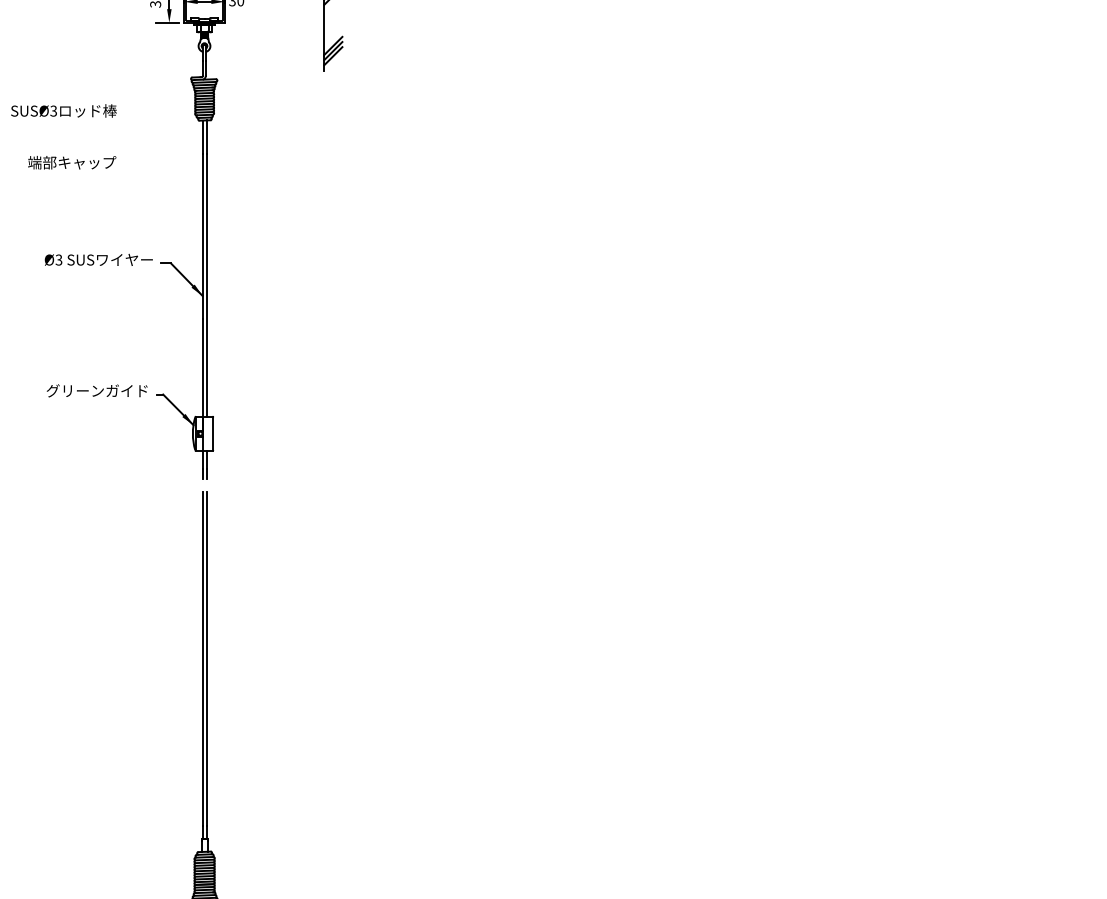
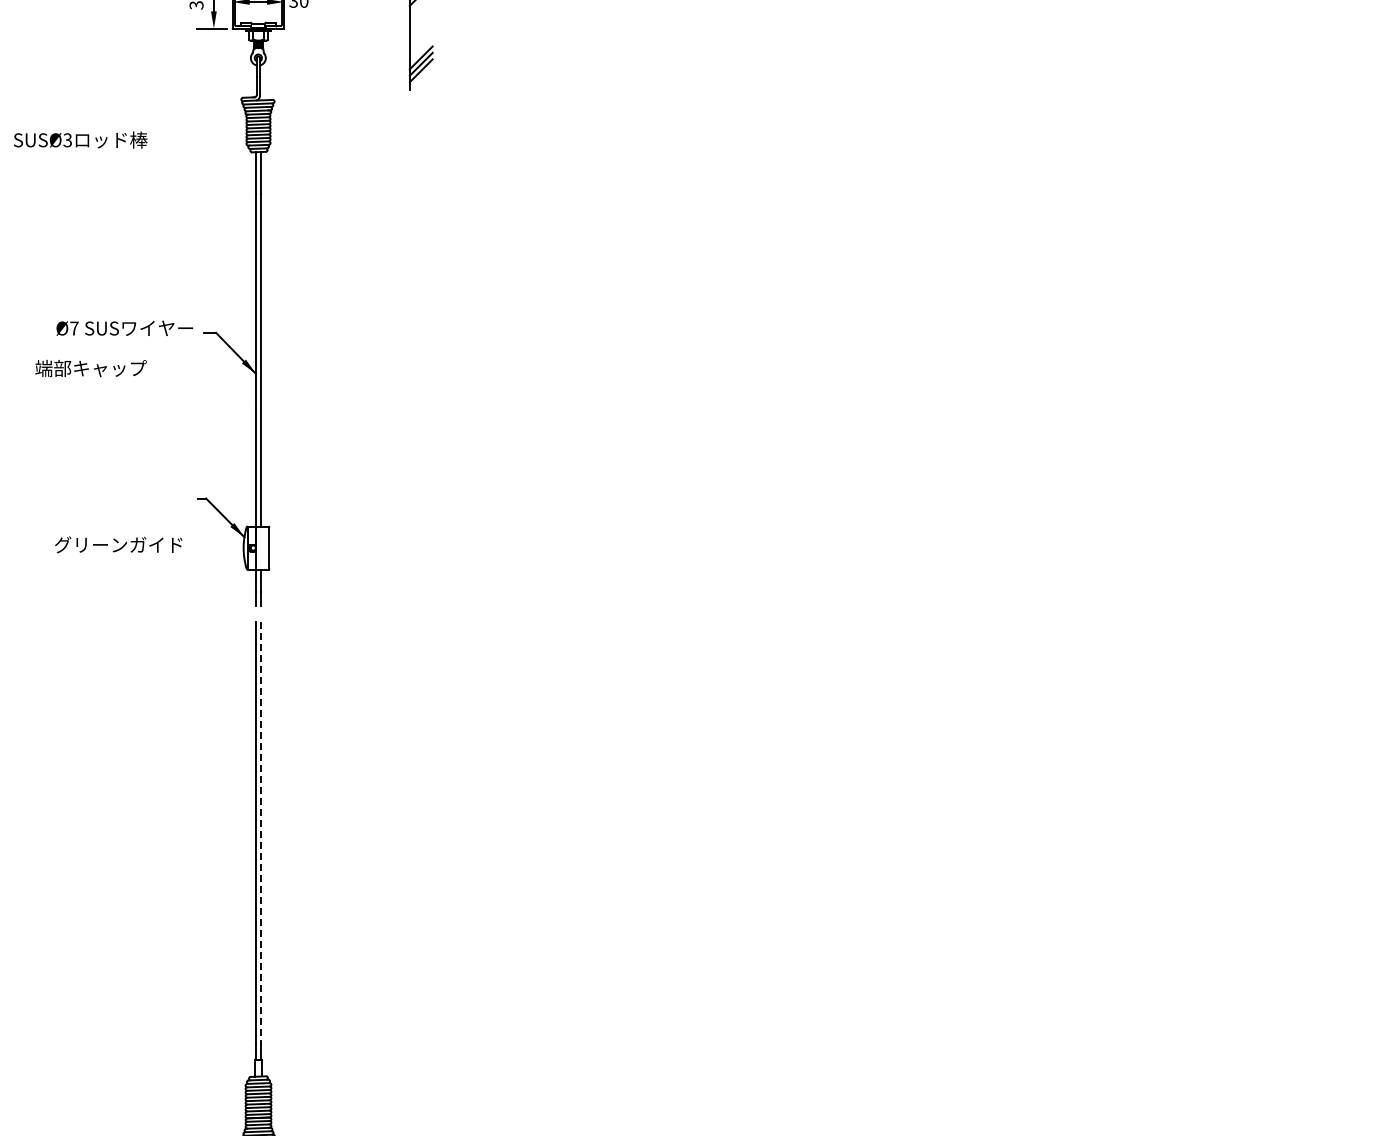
text: (71, 162) -> (90, 368), moved
text: (59, 260) -> (74, 328), Ø3 -> Ø7
text: (97, 390) -> (118, 544), moved
line: (206, 658) -> (261, 832), solid -> dashed

